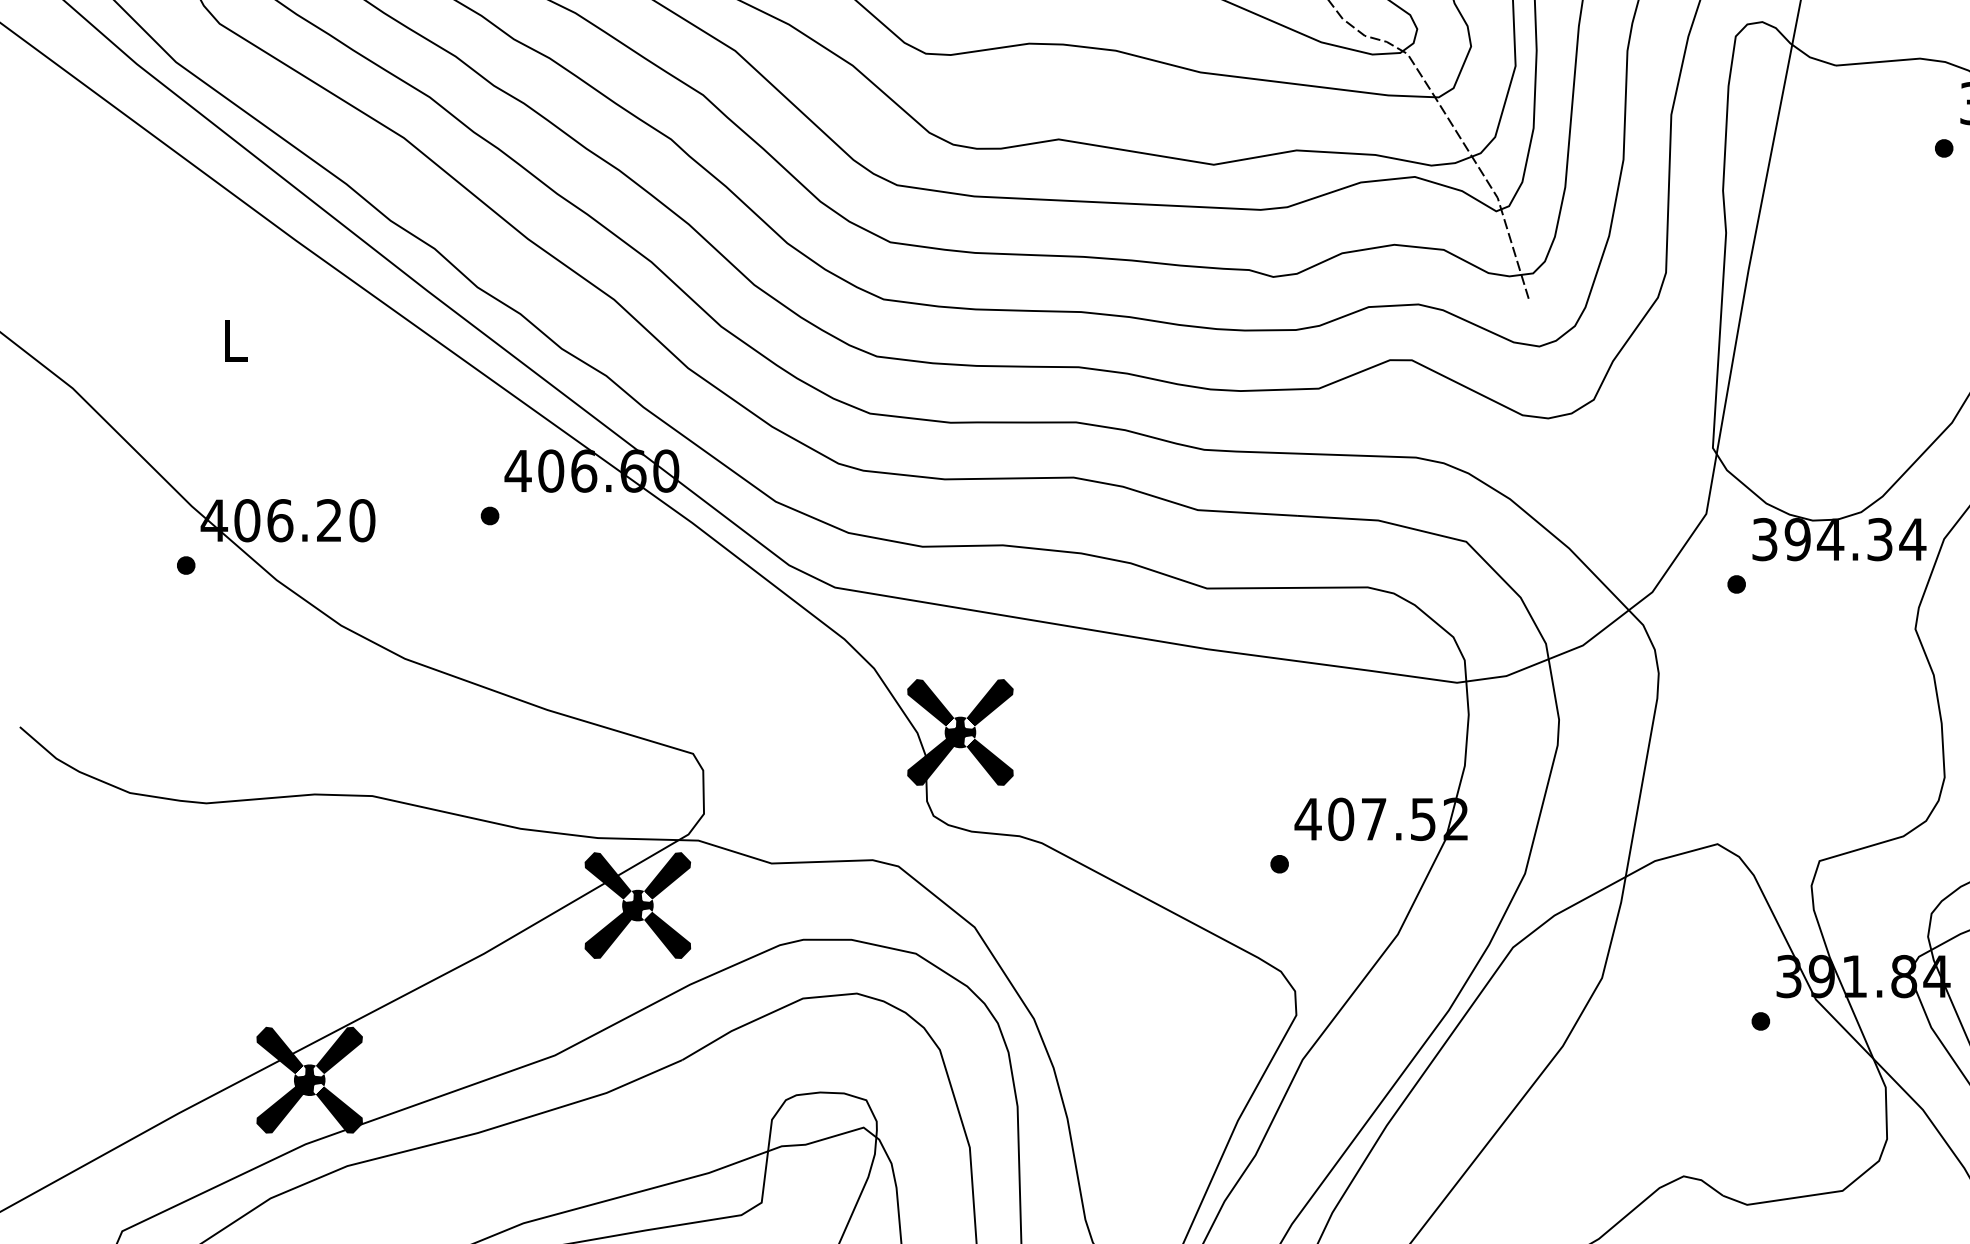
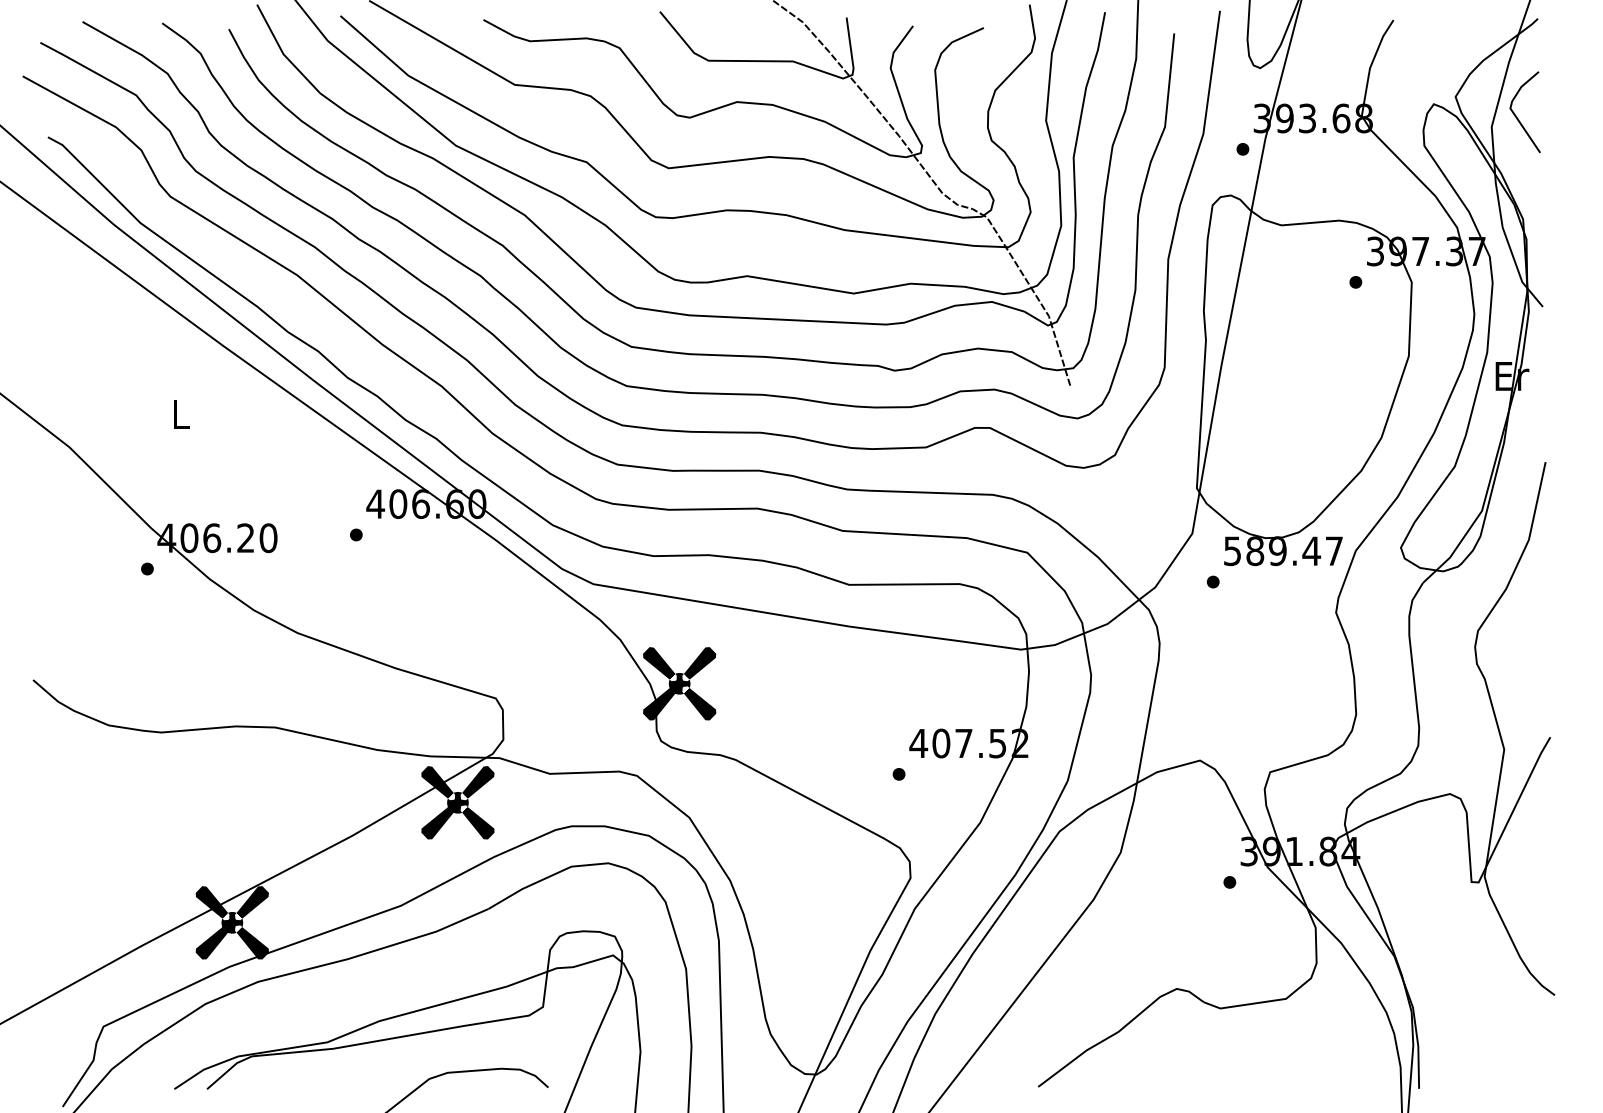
text: (1840, 540) -> (1284, 551), 394.34 -> 589.47

